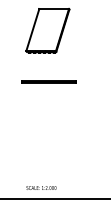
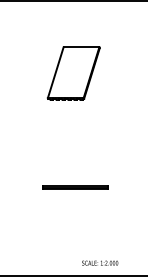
line: (49, 82) -> (75, 187), moved
text: (41, 187) -> (100, 262), moved

